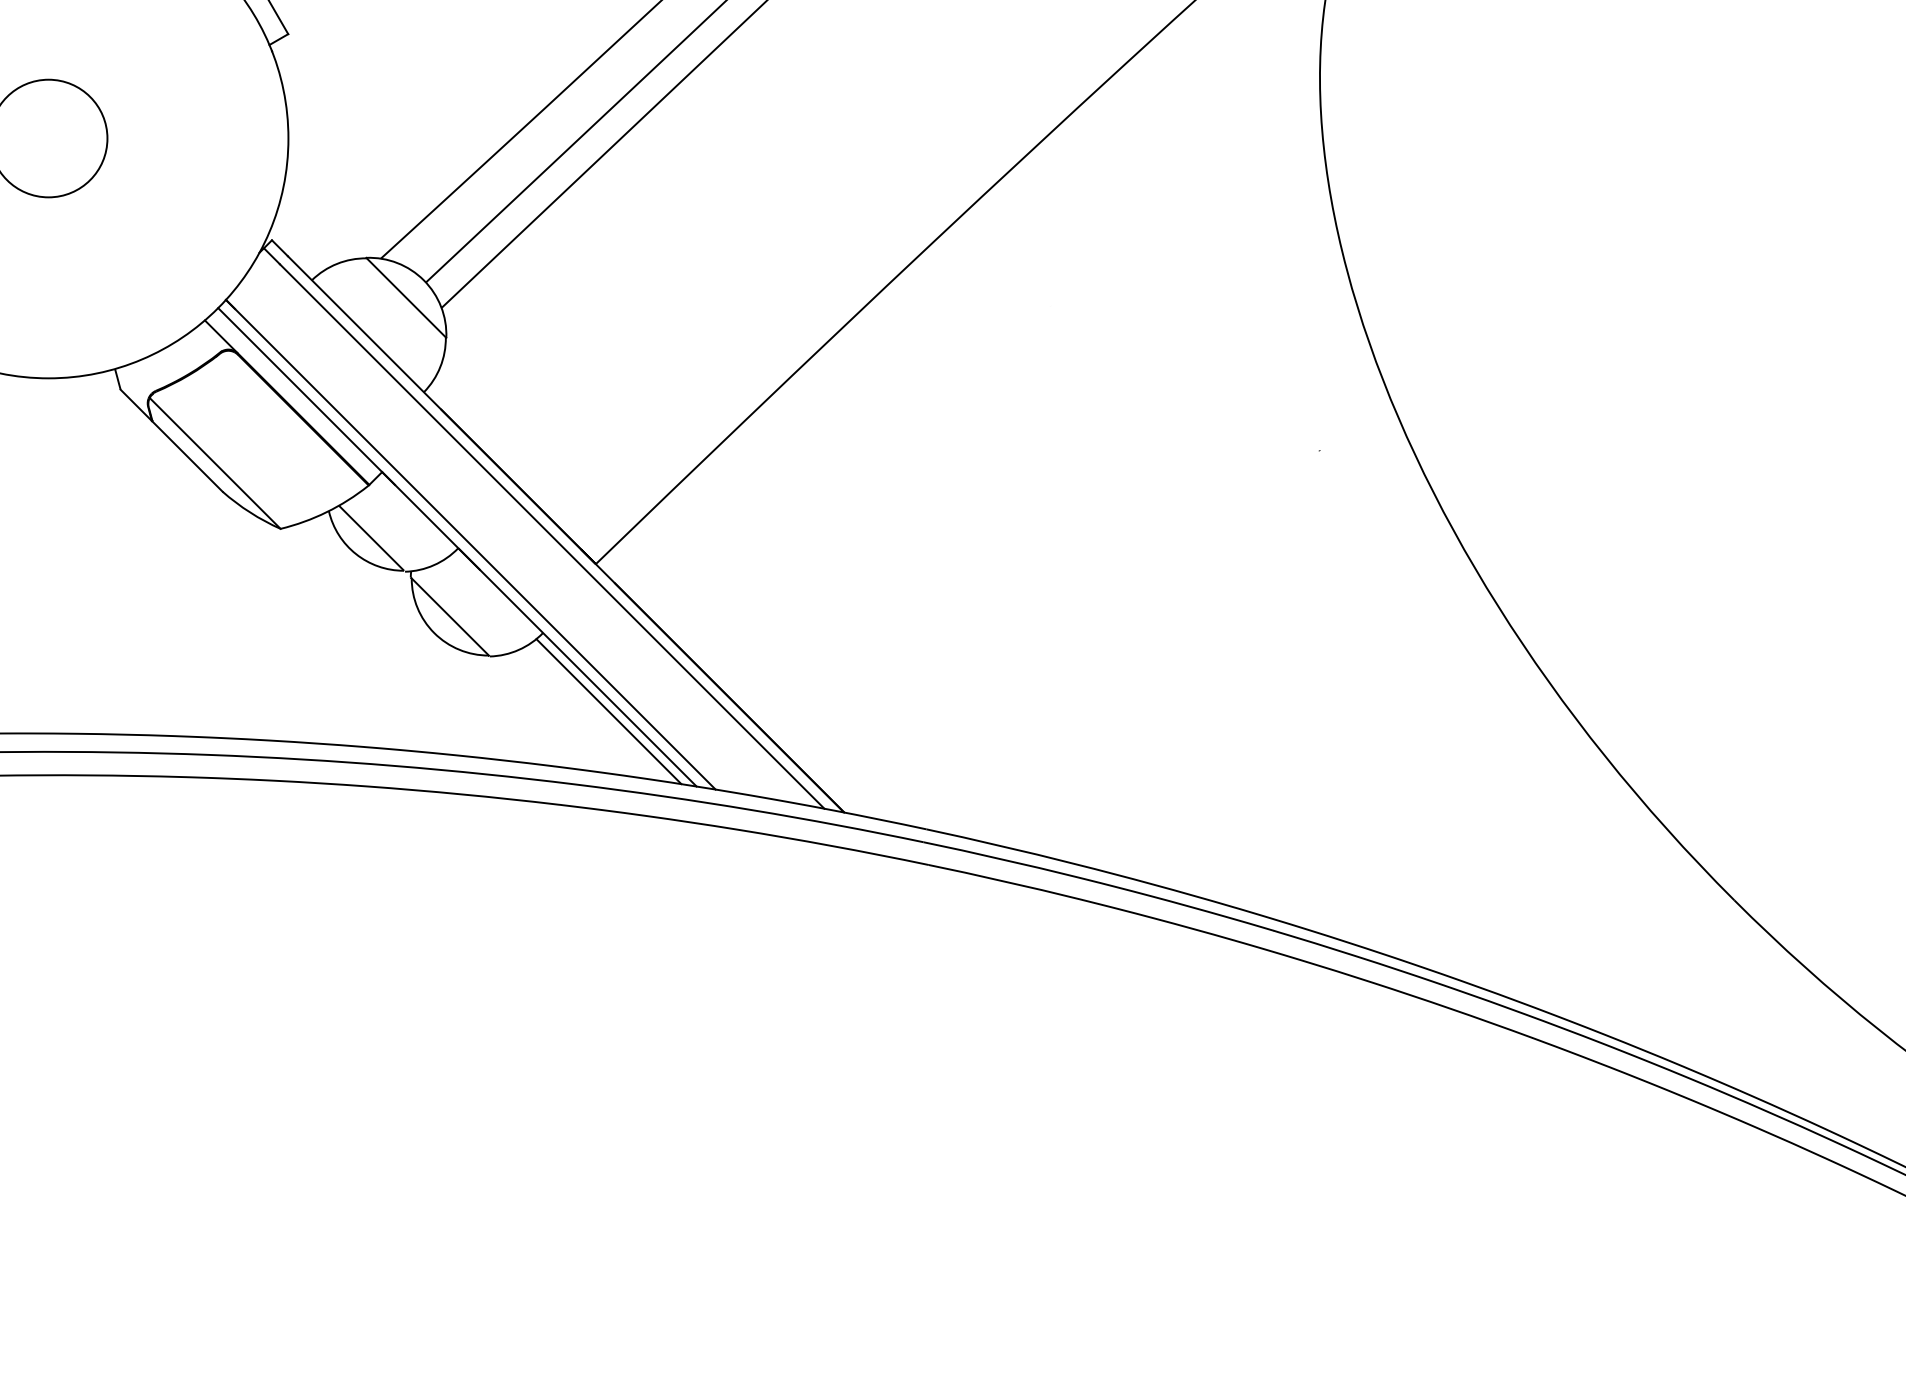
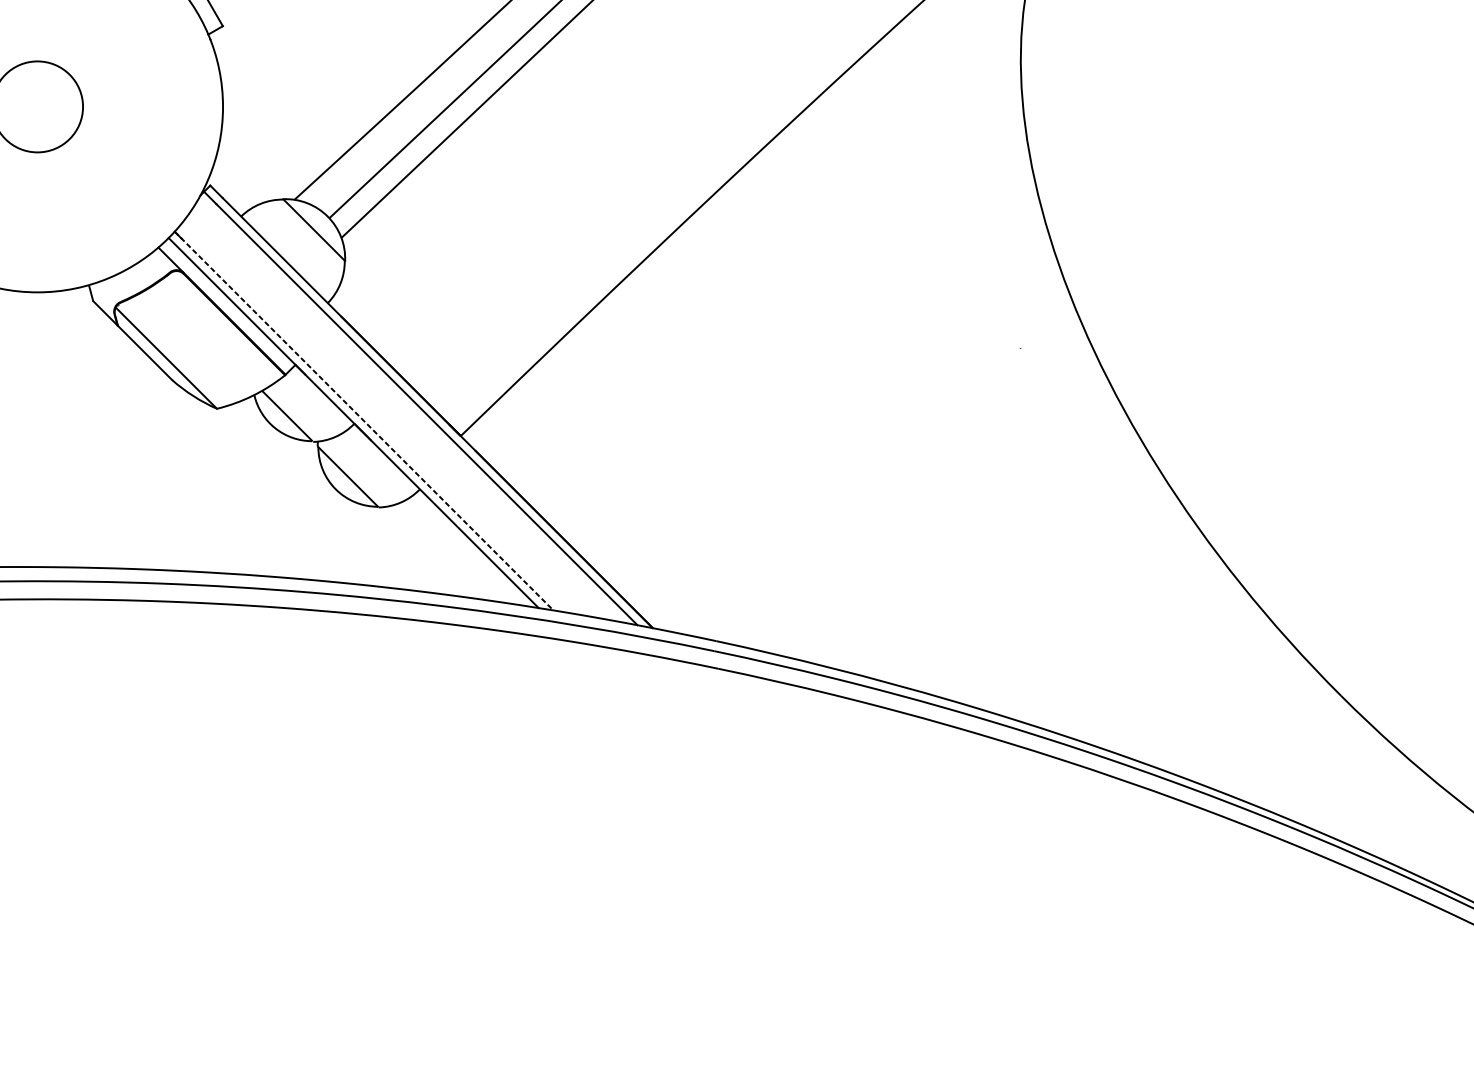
line: (471, 545) -> (364, 421), solid -> dashed
line: (608, 711) -> (470, 550), removed

